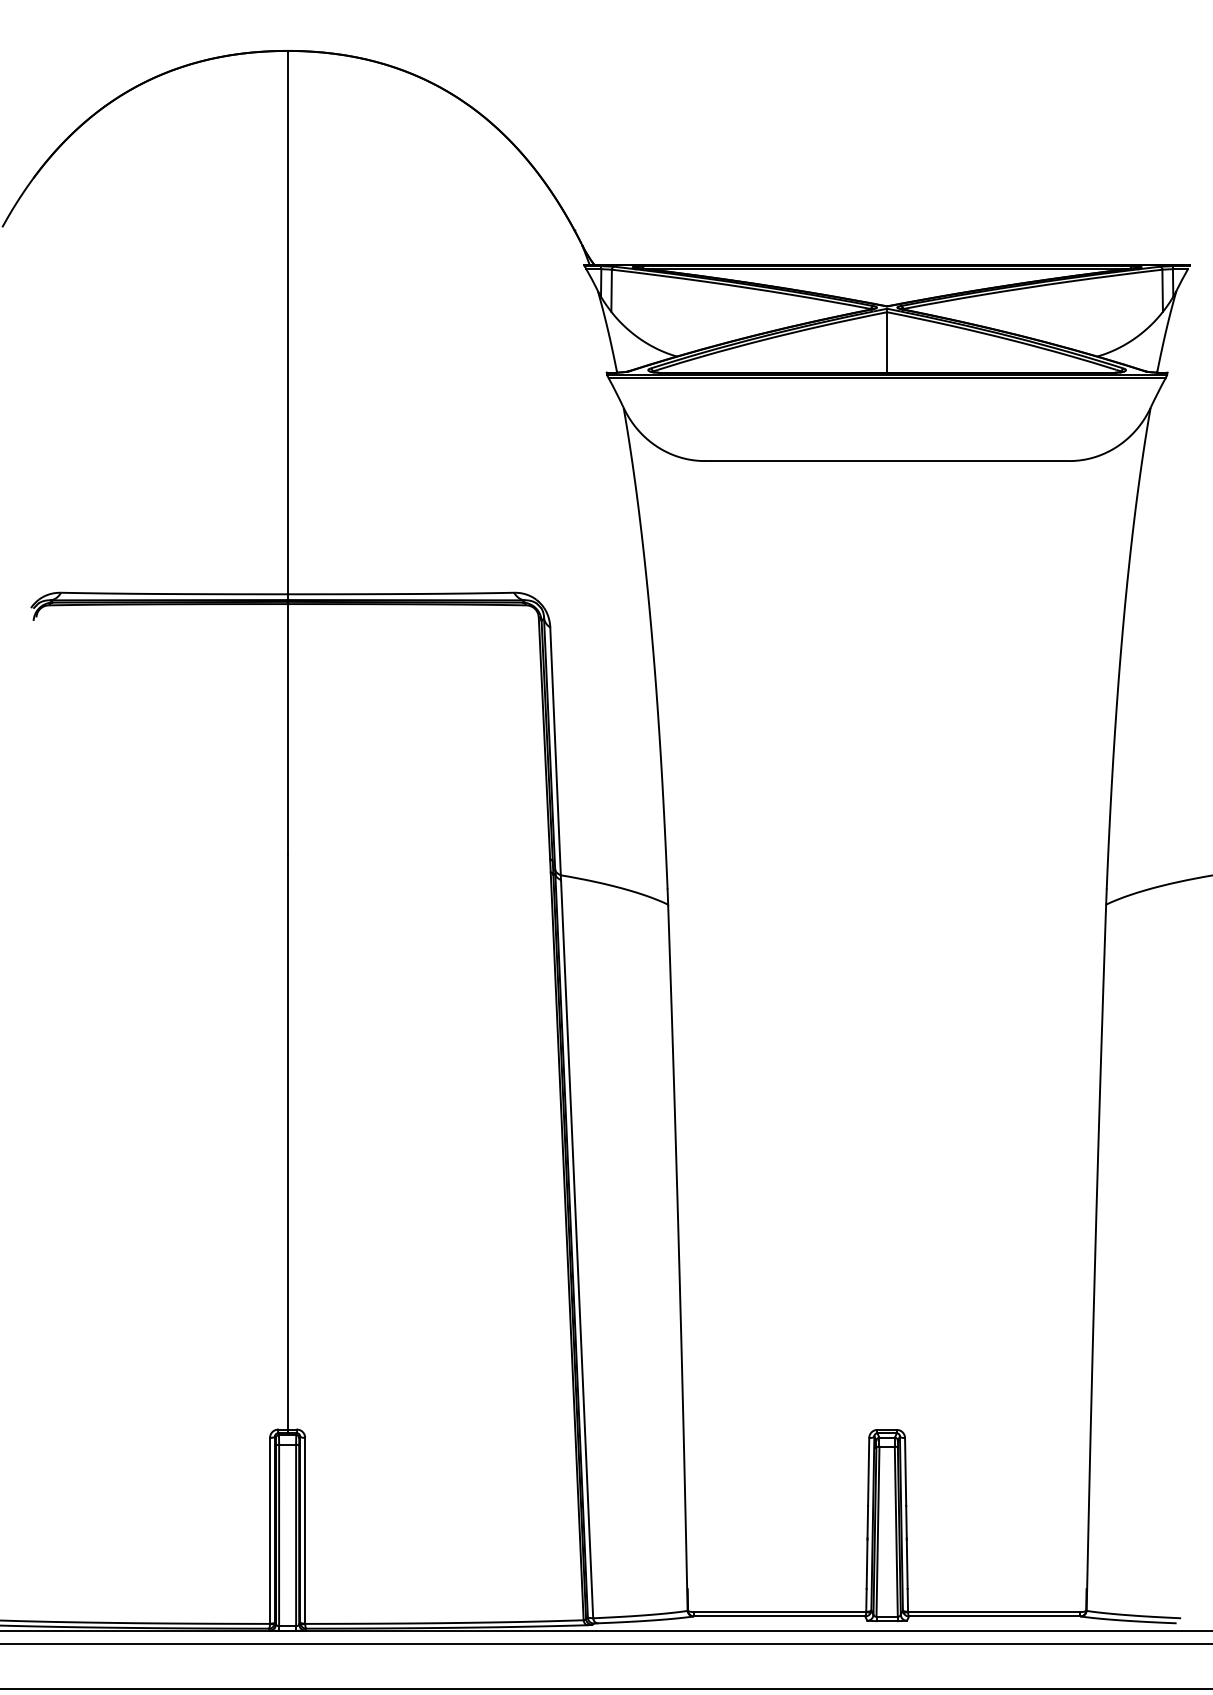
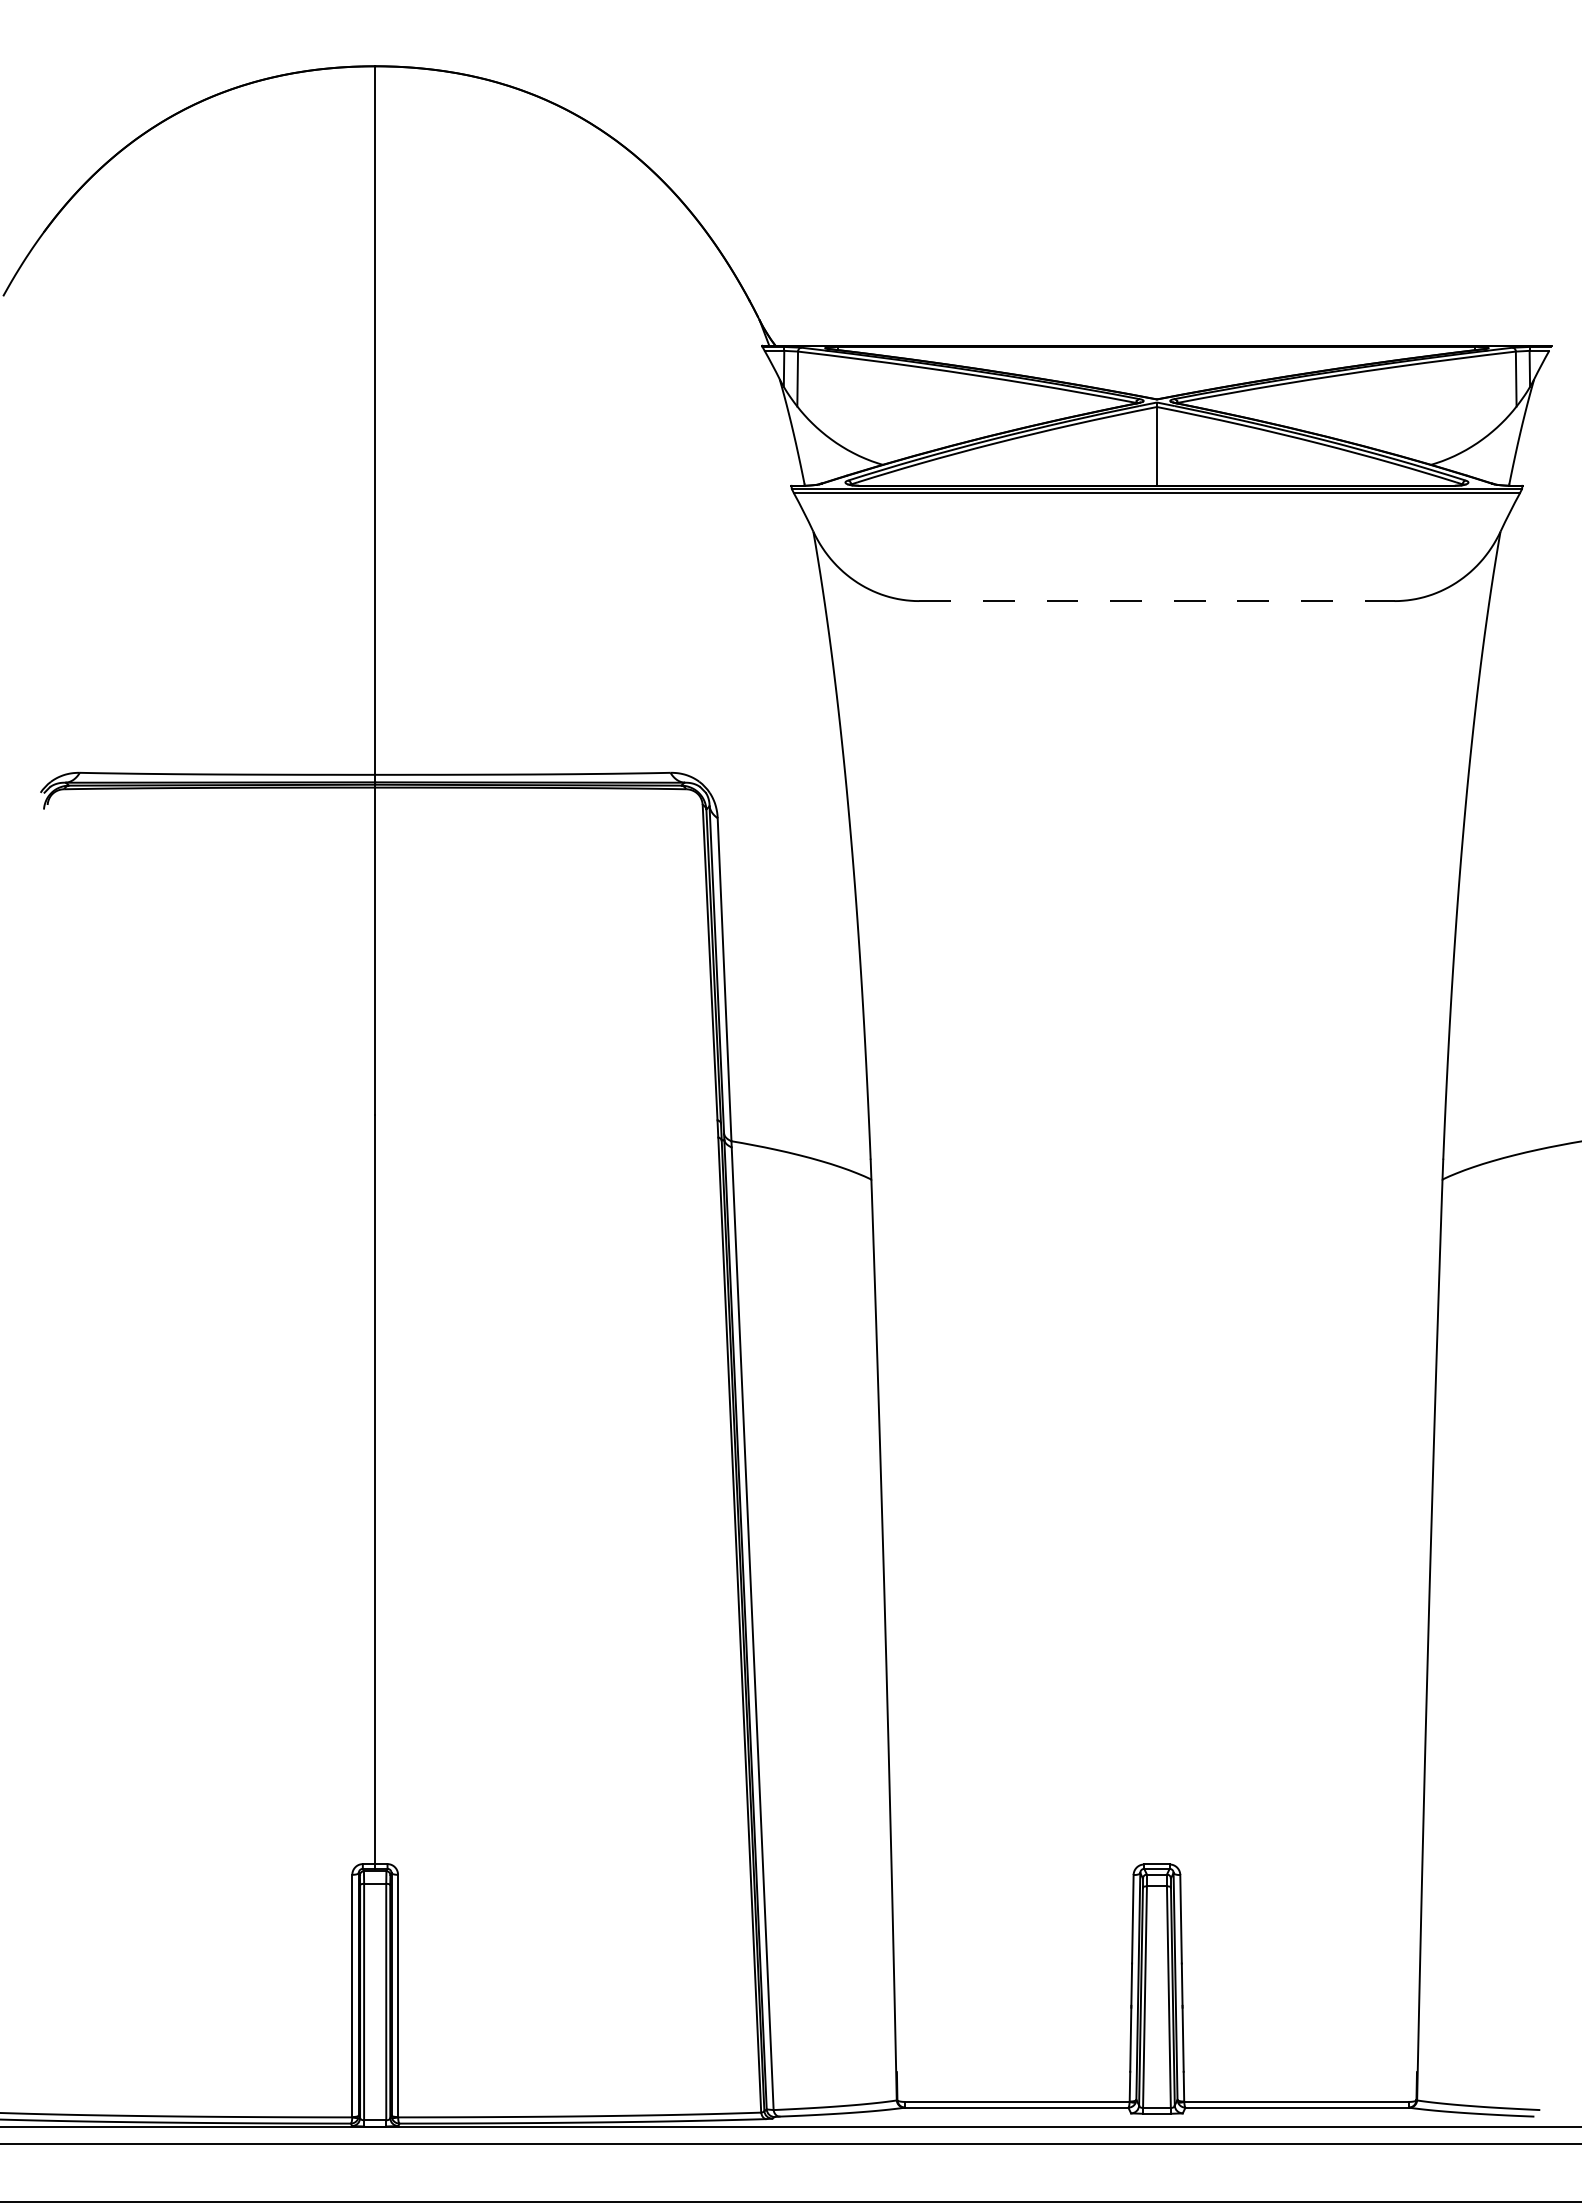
line: (886, 268) -> (1156, 350), removed
line: (886, 461) -> (1156, 601), solid -> dashed

